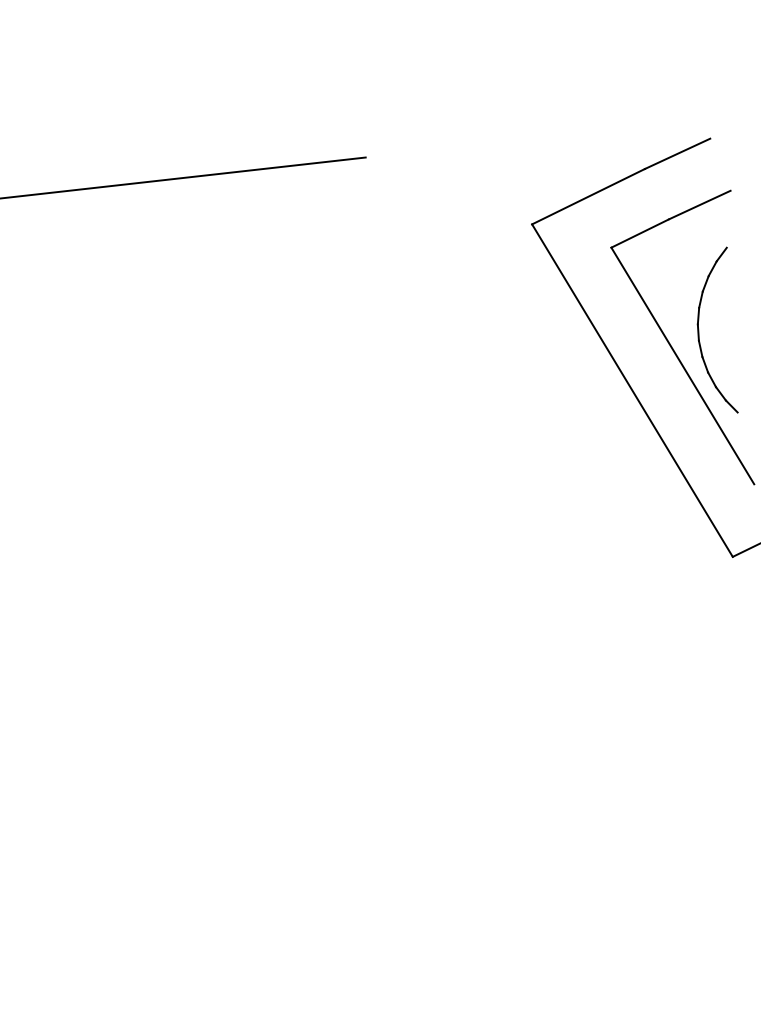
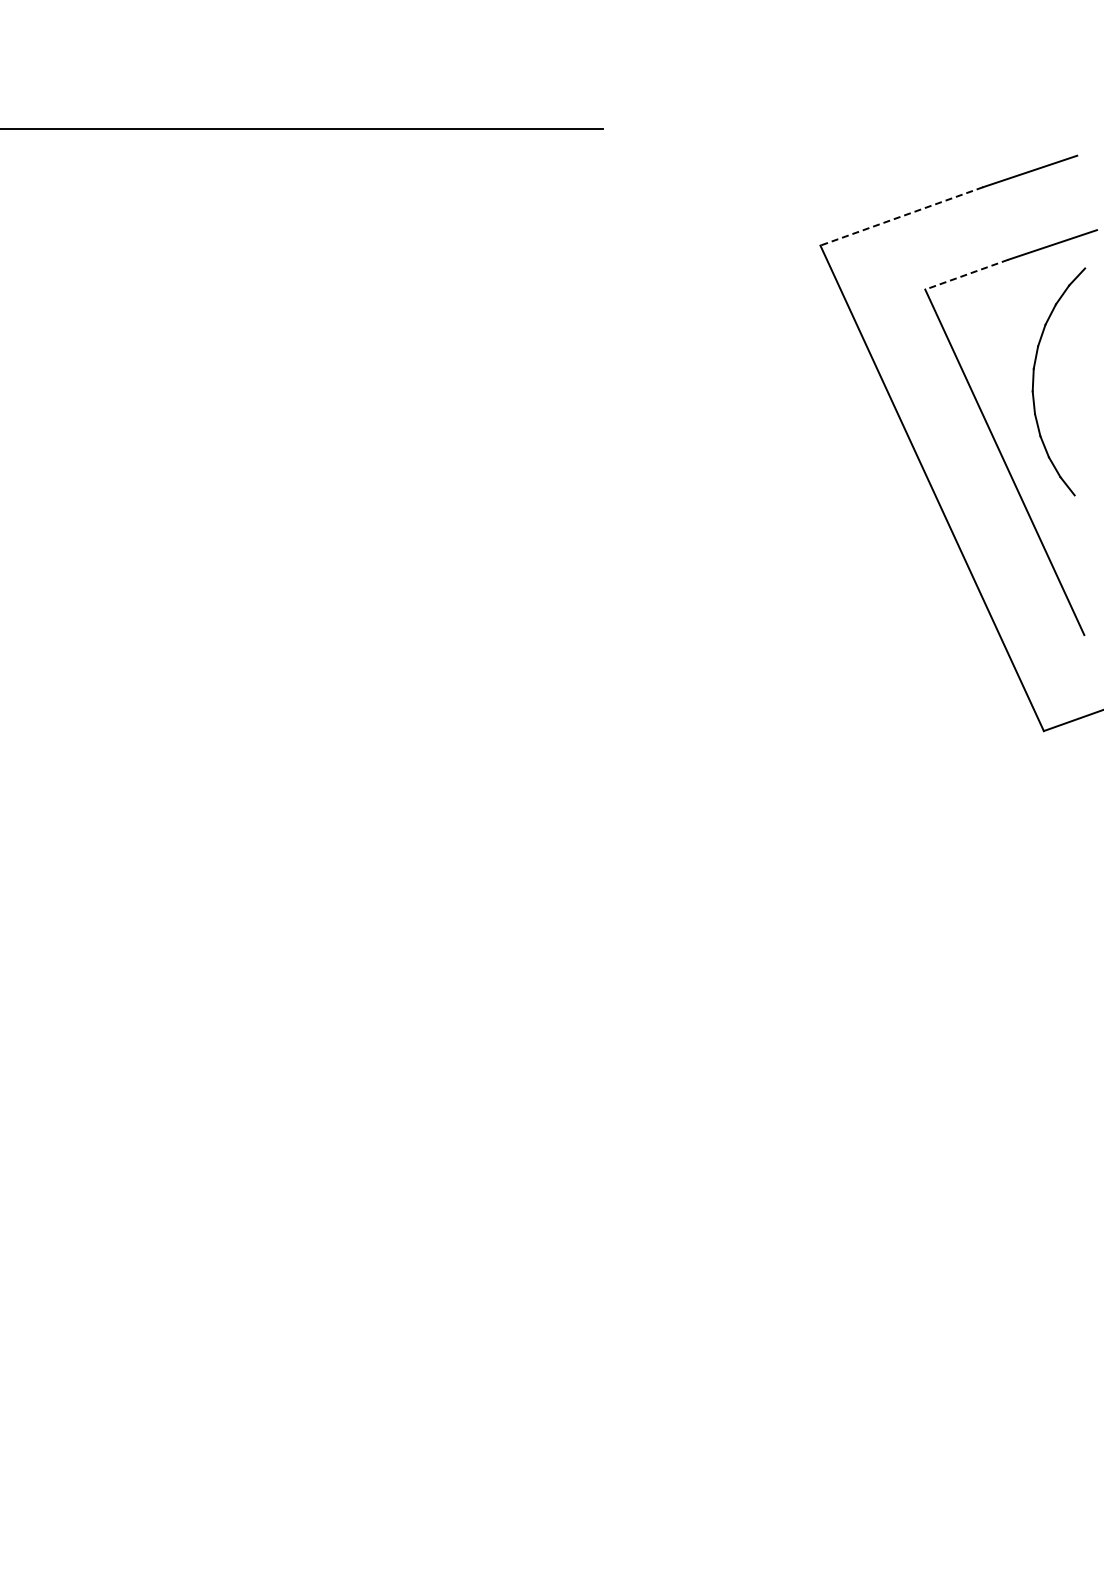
line: (588, 196) -> (901, 216), solid -> dashed
line: (639, 233) -> (966, 274), solid -> dashed
part: (699, 333) -> (1034, 381), moved

